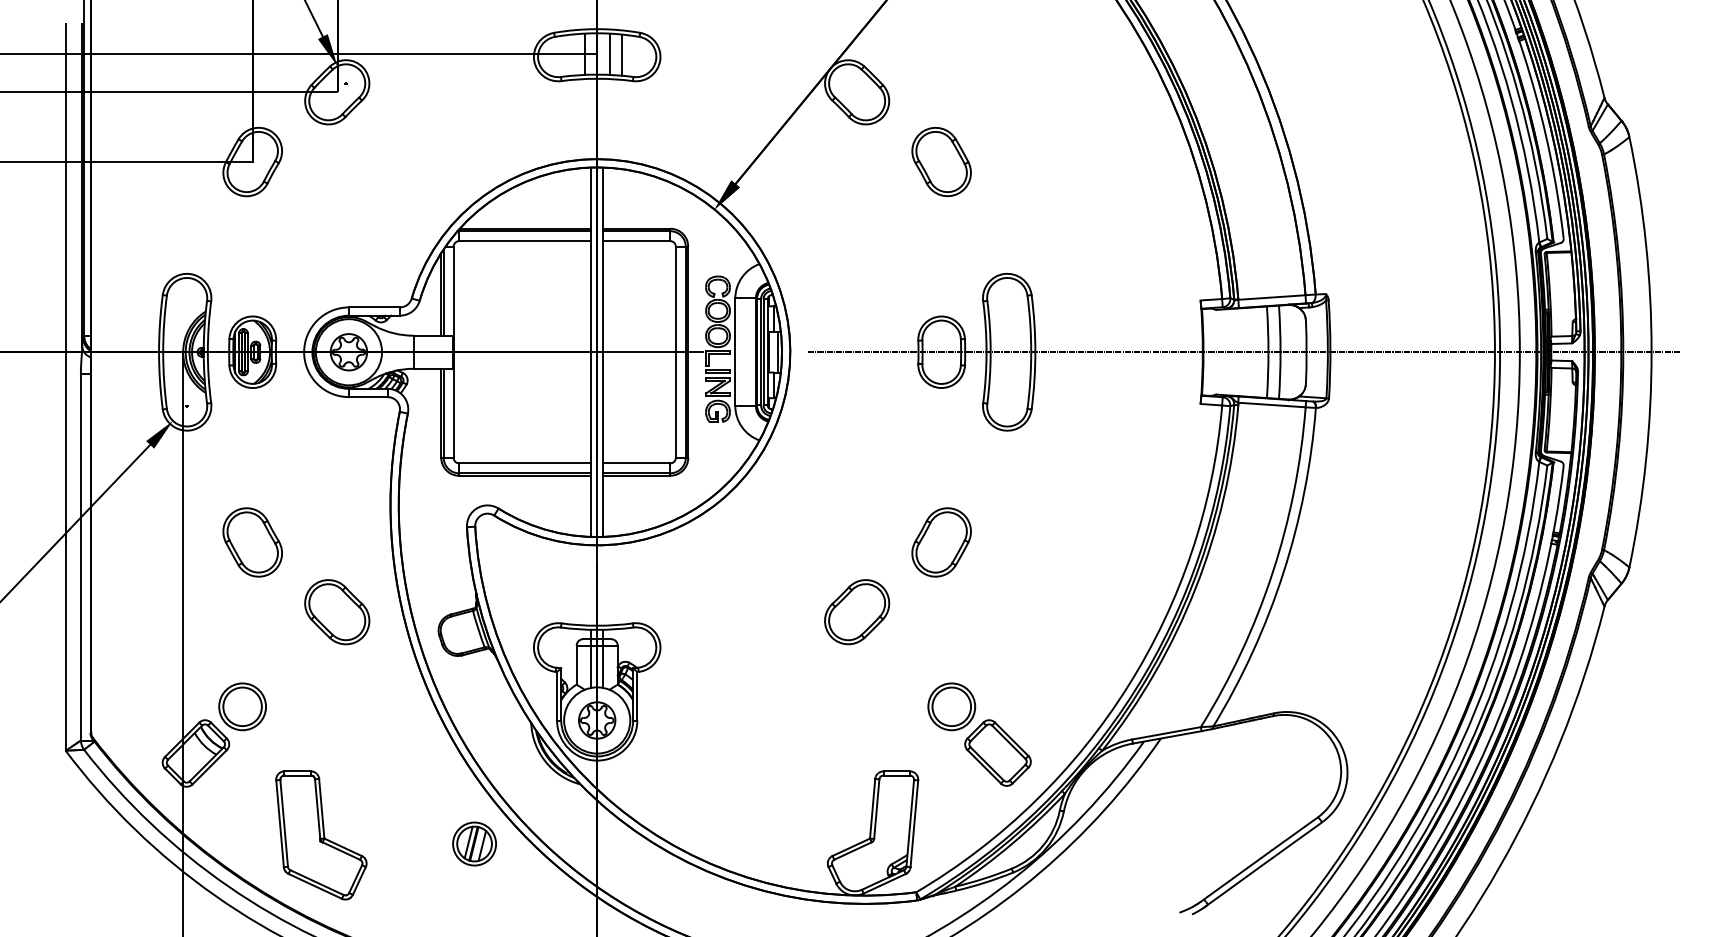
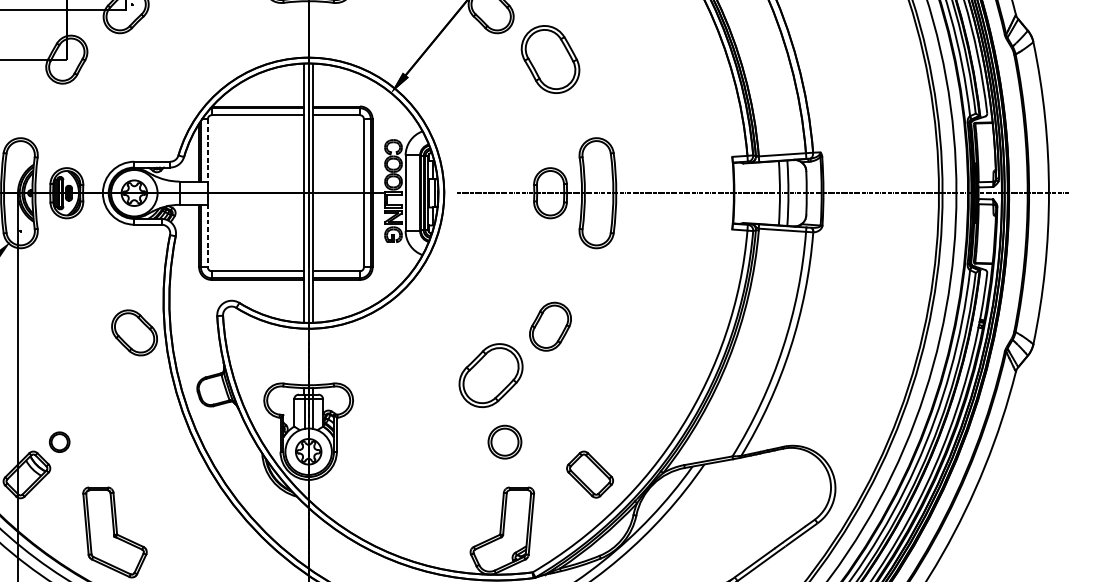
part: (941, 162) -> (550, 60), size x1.4
line: (453, 352) -> (207, 193), solid -> dashed
part: (252, 542) -> (66, 326), removed
part: (337, 612) -> (134, 333), moved
part: (857, 612) -> (491, 375), size x1.4
part: (242, 706) -> (59, 441), size x0.6
part: (951, 706) -> (504, 441), moved
part: (474, 843) -> (222, 538), removed

